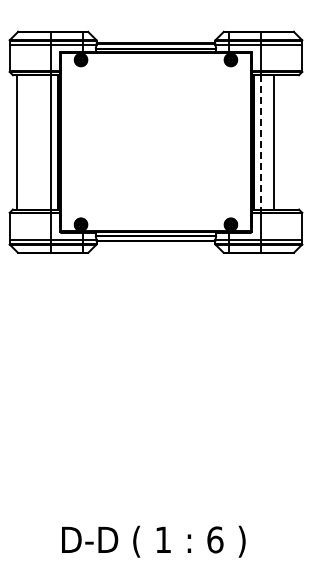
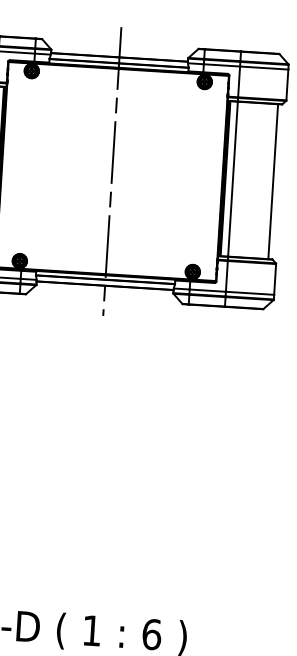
line: (156, 142) -> (112, 171), added
line: (260, 142) -> (232, 179), dashed -> solid
line: (274, 142) -> (273, 181), moved

